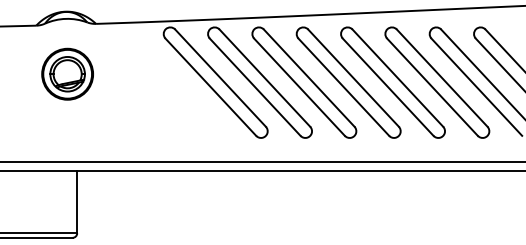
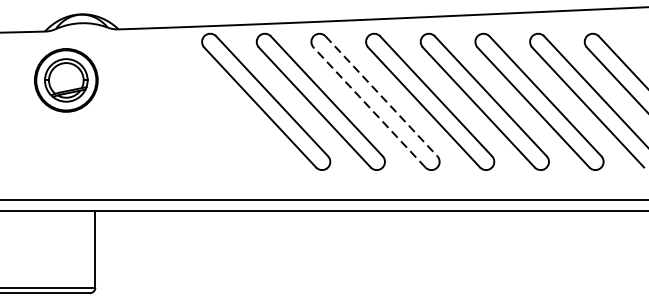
part: (67, 73) -> (66, 79), moved
line: (309, 78) -> (381, 96), solid -> dashed
line: (299, 86) -> (369, 106), solid -> dashed

